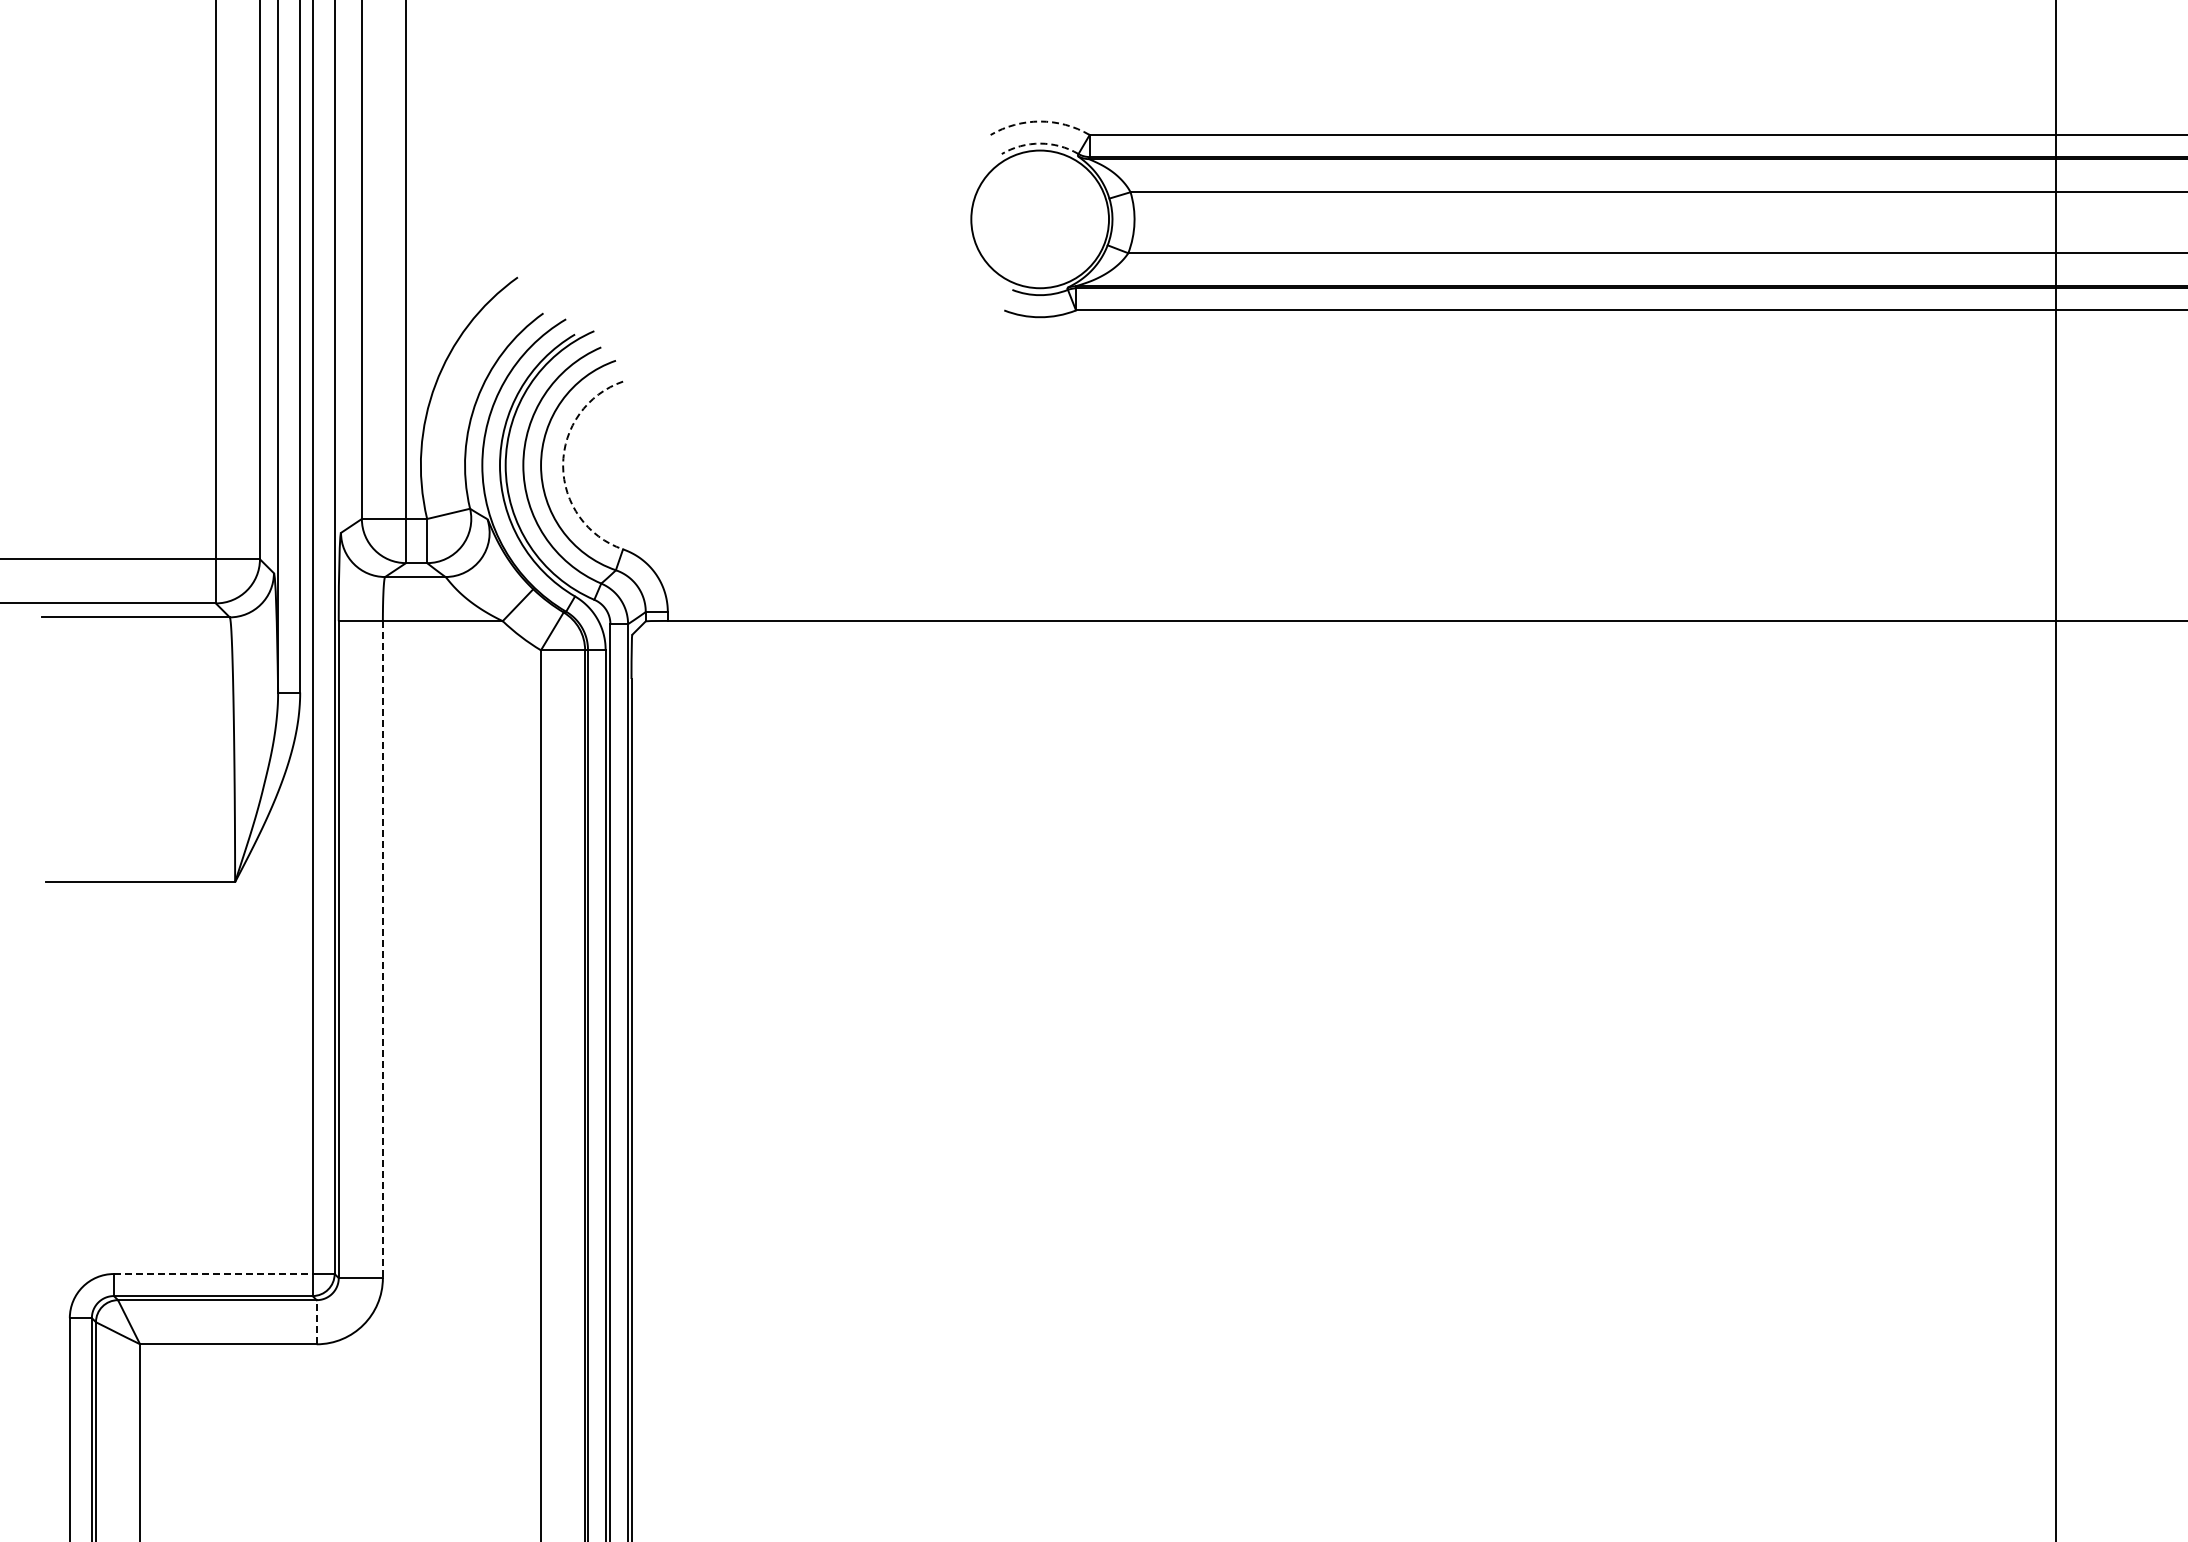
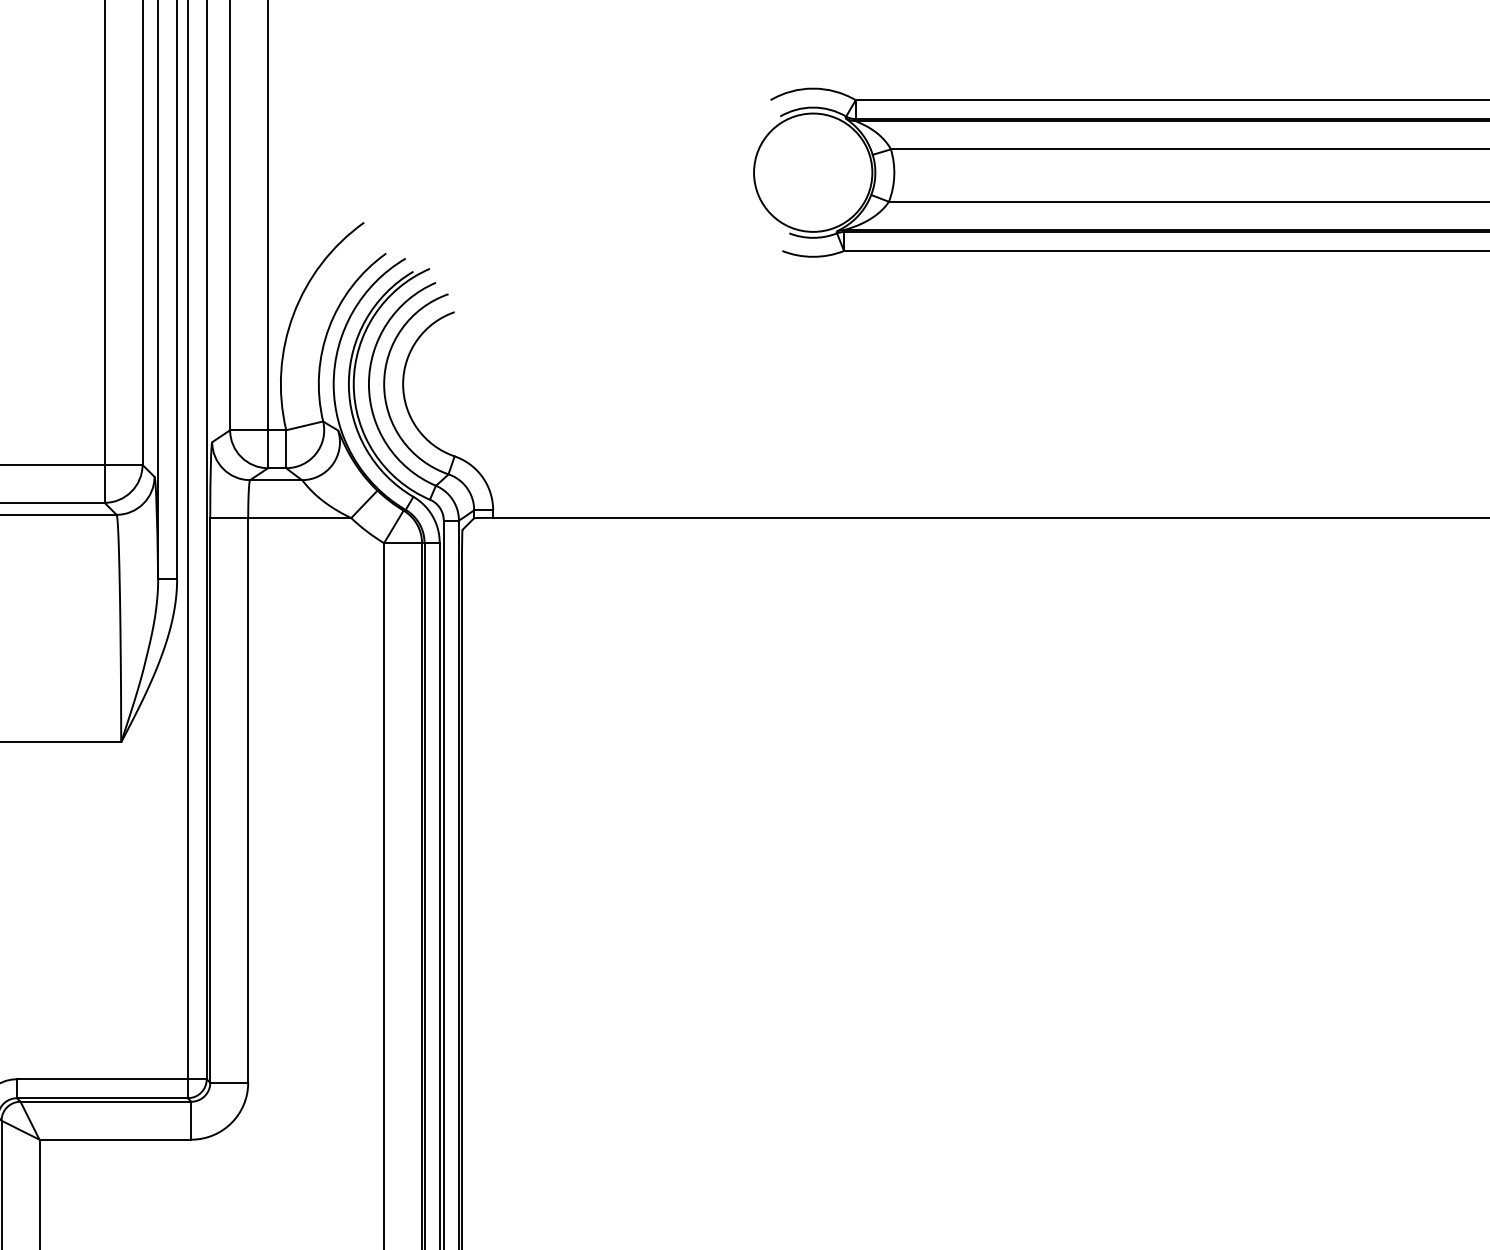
arc: (1040, 121) -> (813, 88), dashed -> solid
arc: (1040, 143) -> (813, 107), dashed -> solid
arc: (563, 465) -> (403, 384), dashed -> solid
line: (382, 950) -> (247, 801), dashed -> solid
line: (213, 1274) -> (102, 1079), dashed -> solid
line: (316, 1321) -> (191, 1120), dashed -> solid

